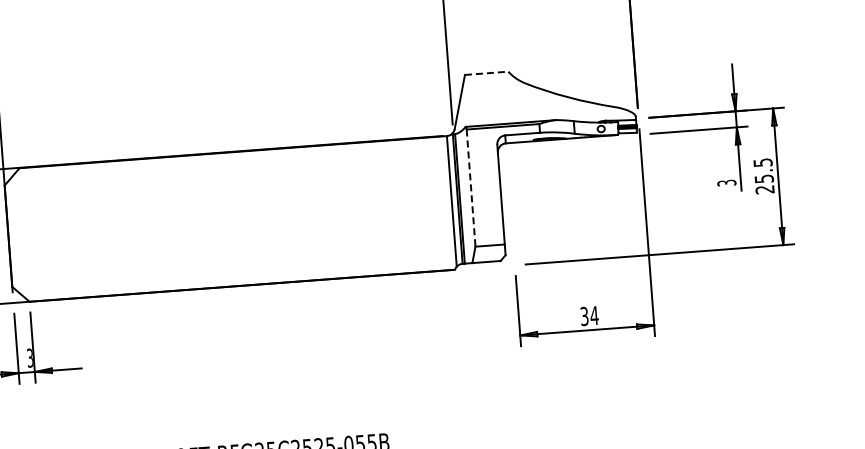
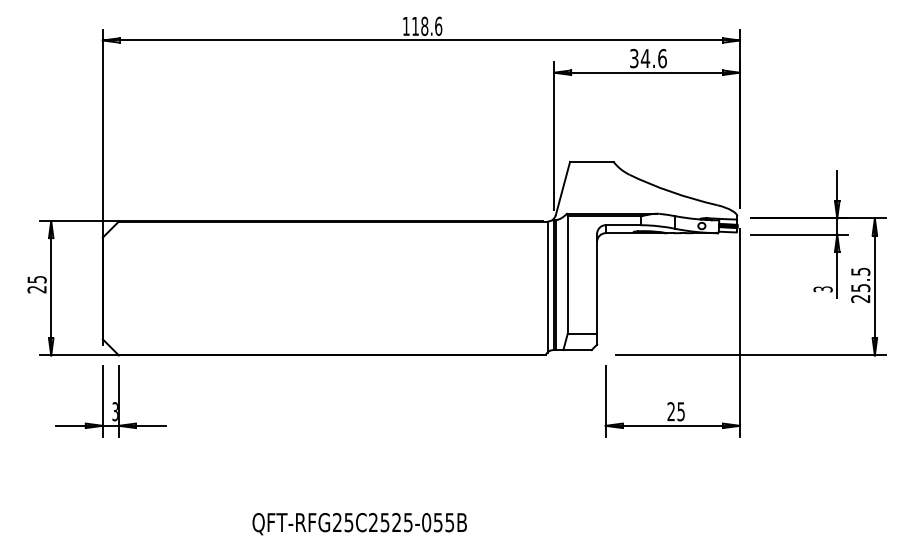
line: (486, 72) -> (591, 161), dashed -> solid
line: (470, 188) -> (567, 275), dashed -> solid
text: (589, 315) -> (676, 411), 34 -> 25

